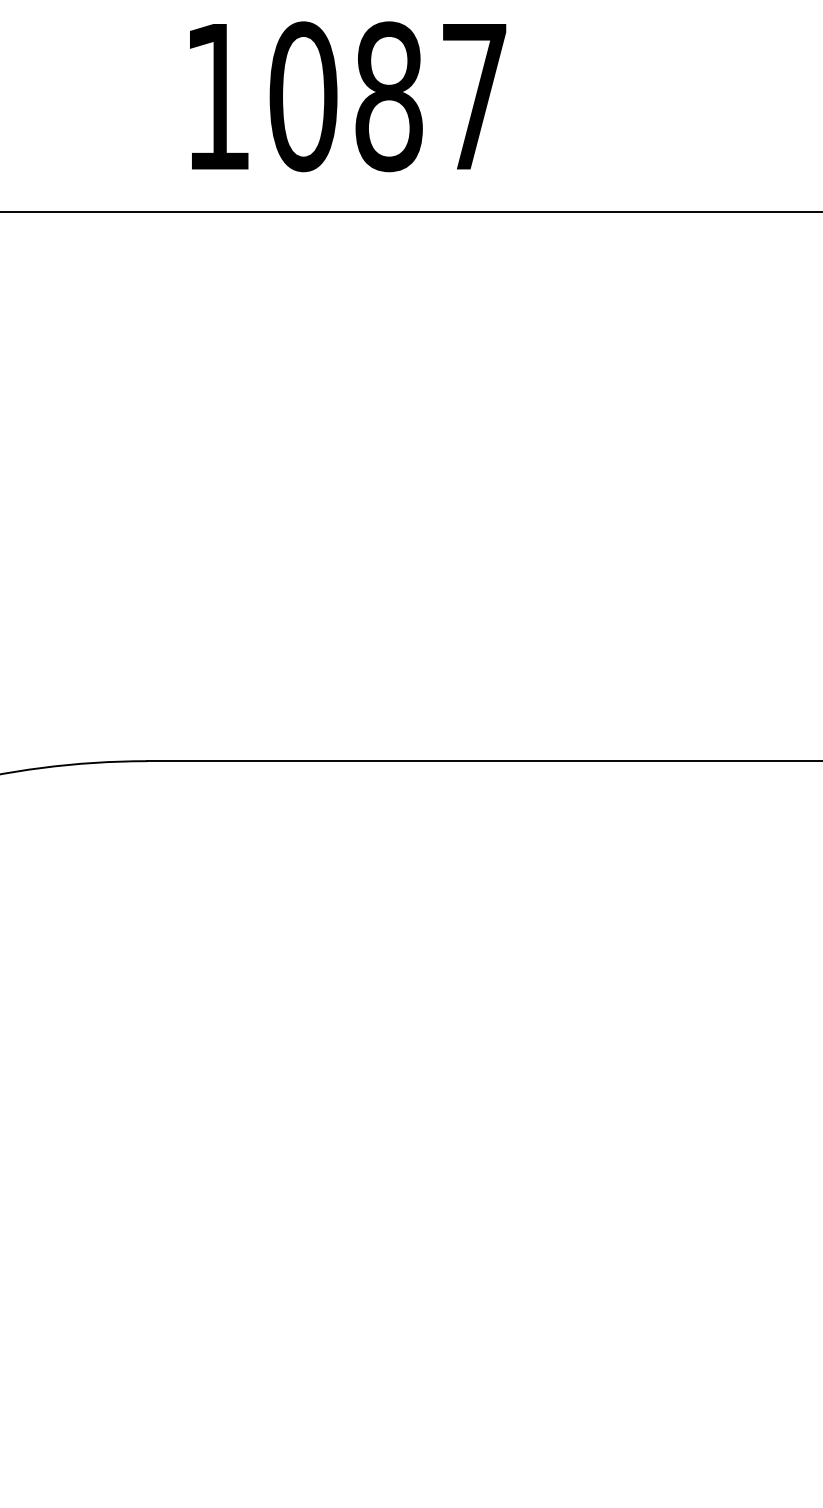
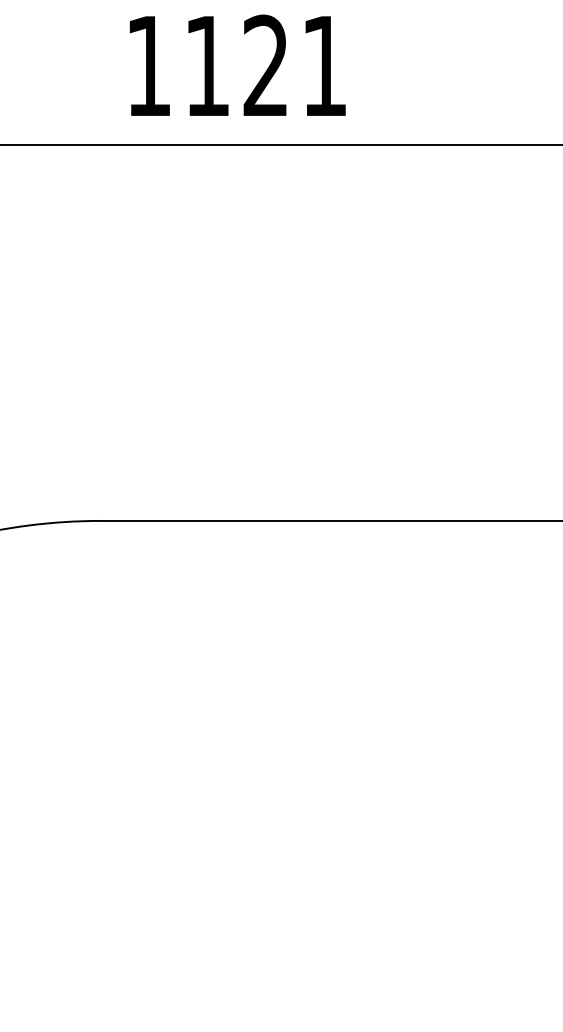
text: (388, 95) -> (265, 65), 1087 -> 1121

